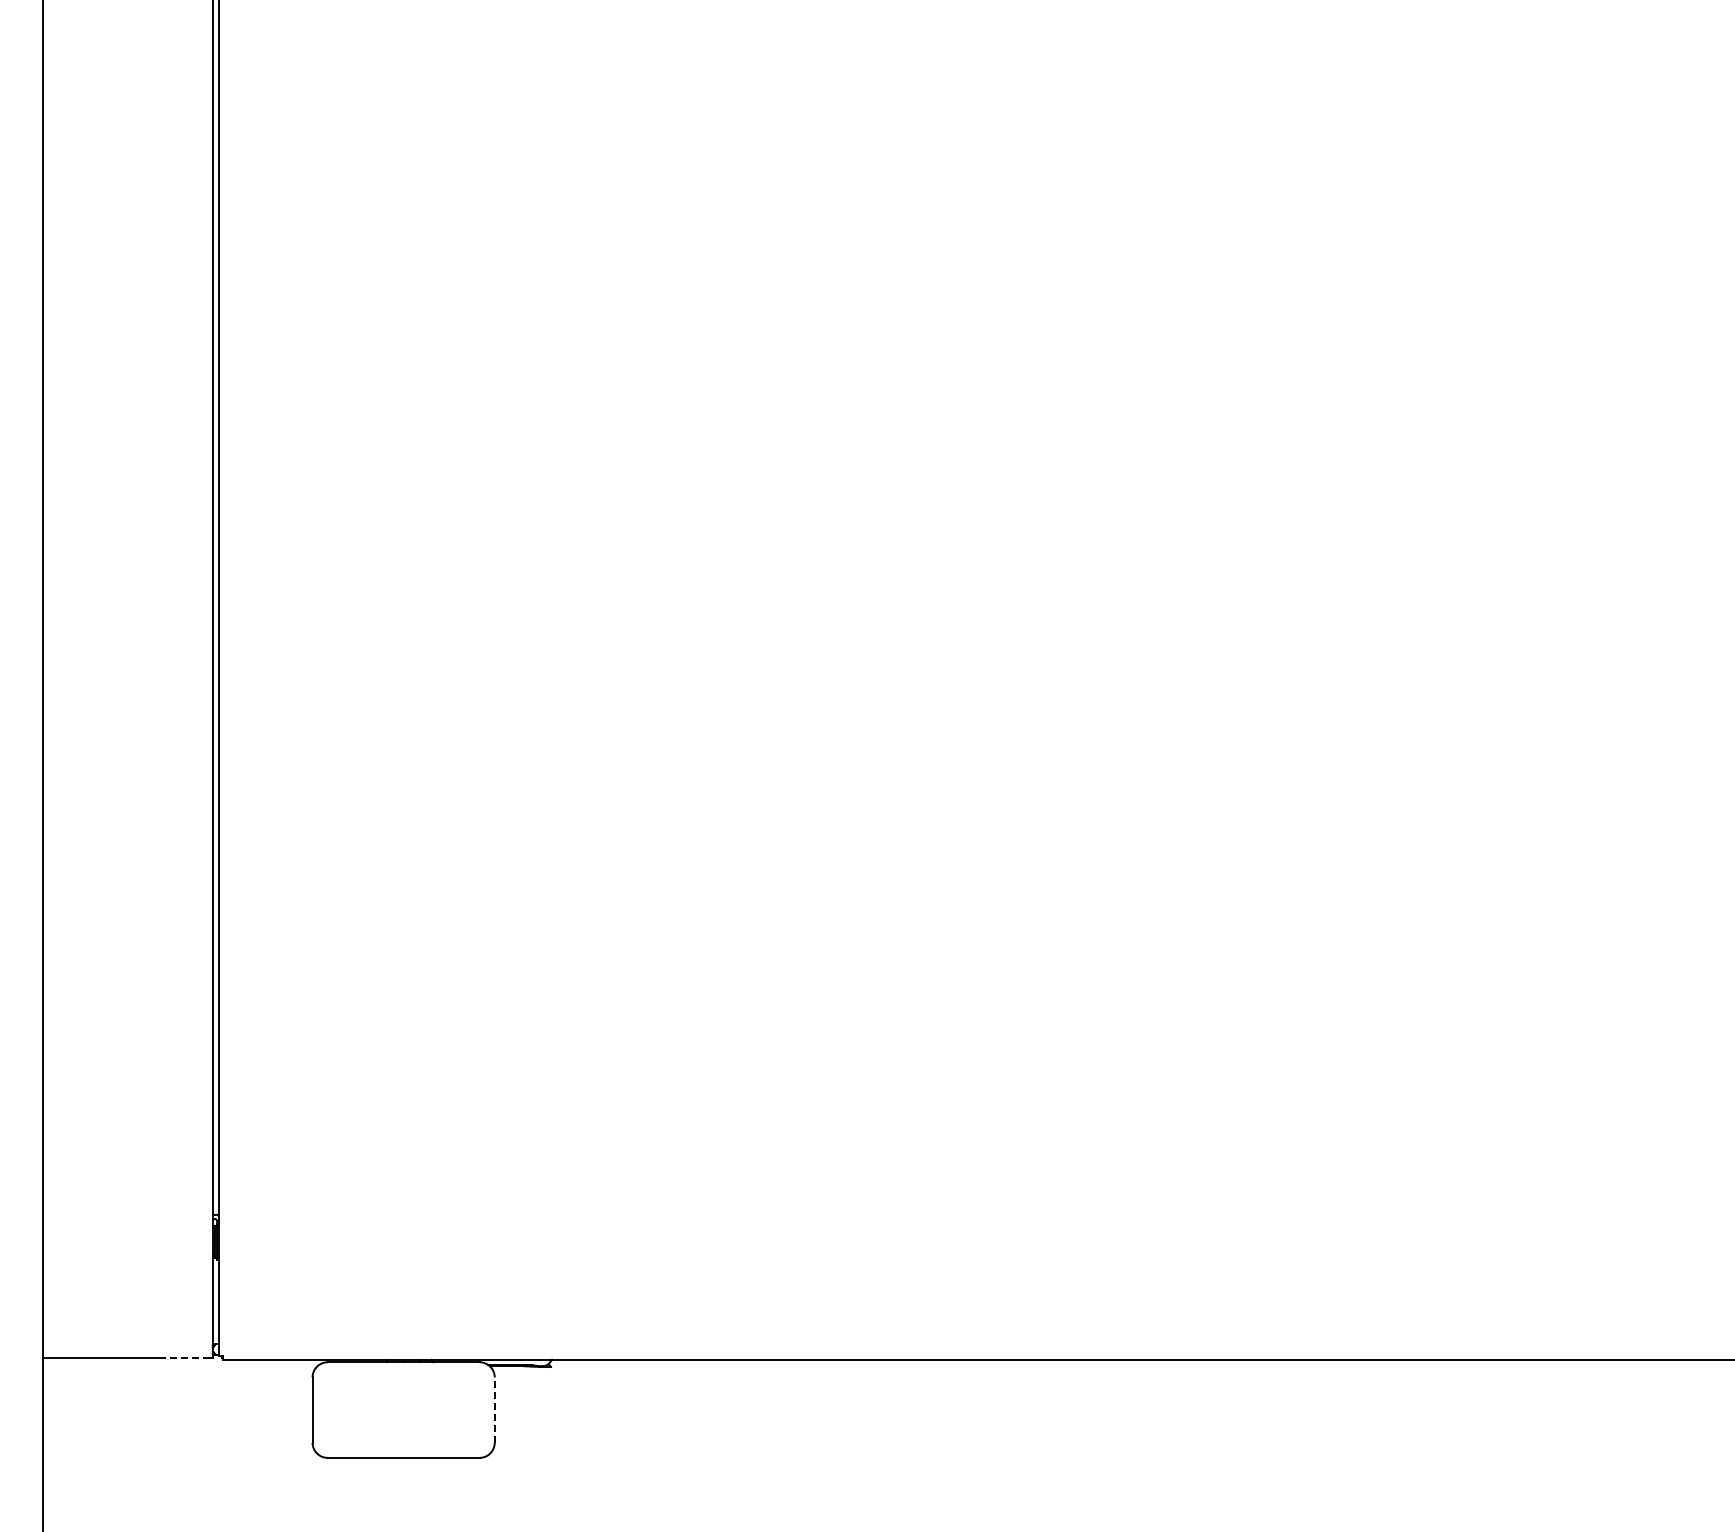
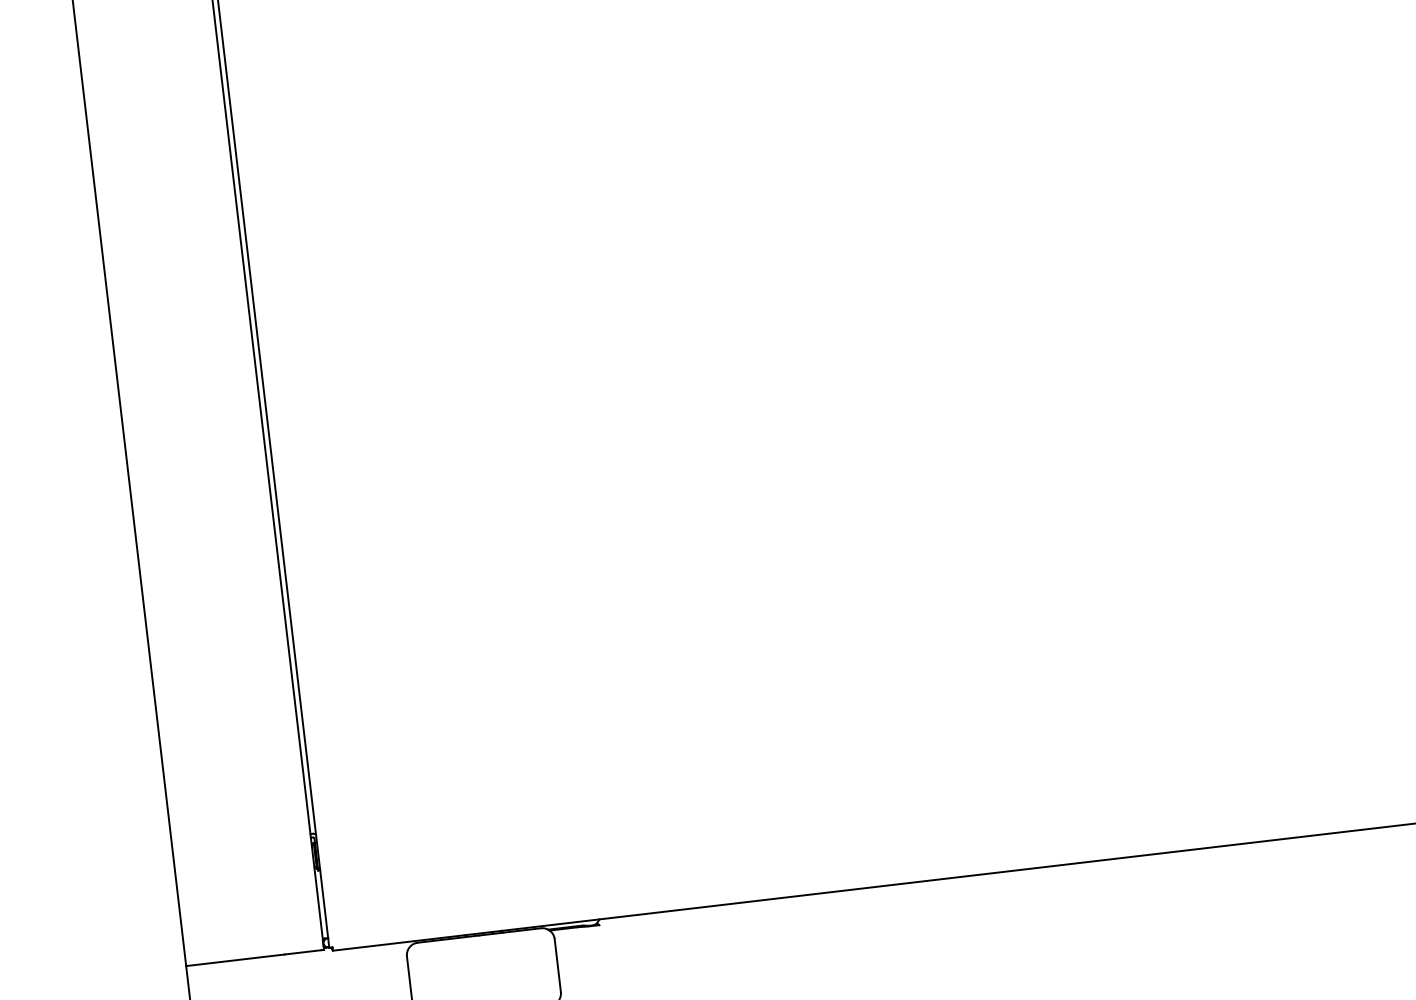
line: (186, 1357) -> (302, 952), dashed -> solid
line: (494, 1410) -> (557, 965), dashed -> solid

